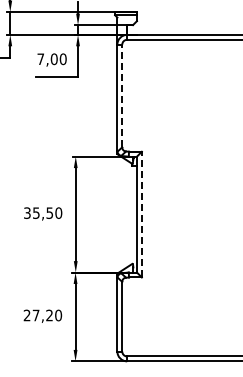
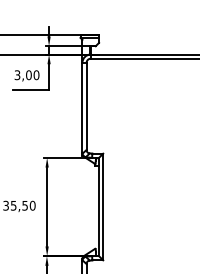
text: (40, 59) -> (17, 75), 7,00 -> 3,00
line: (122, 95) -> (86, 105), dashed -> solid
line: (141, 214) -> (102, 206), dashed -> solid

